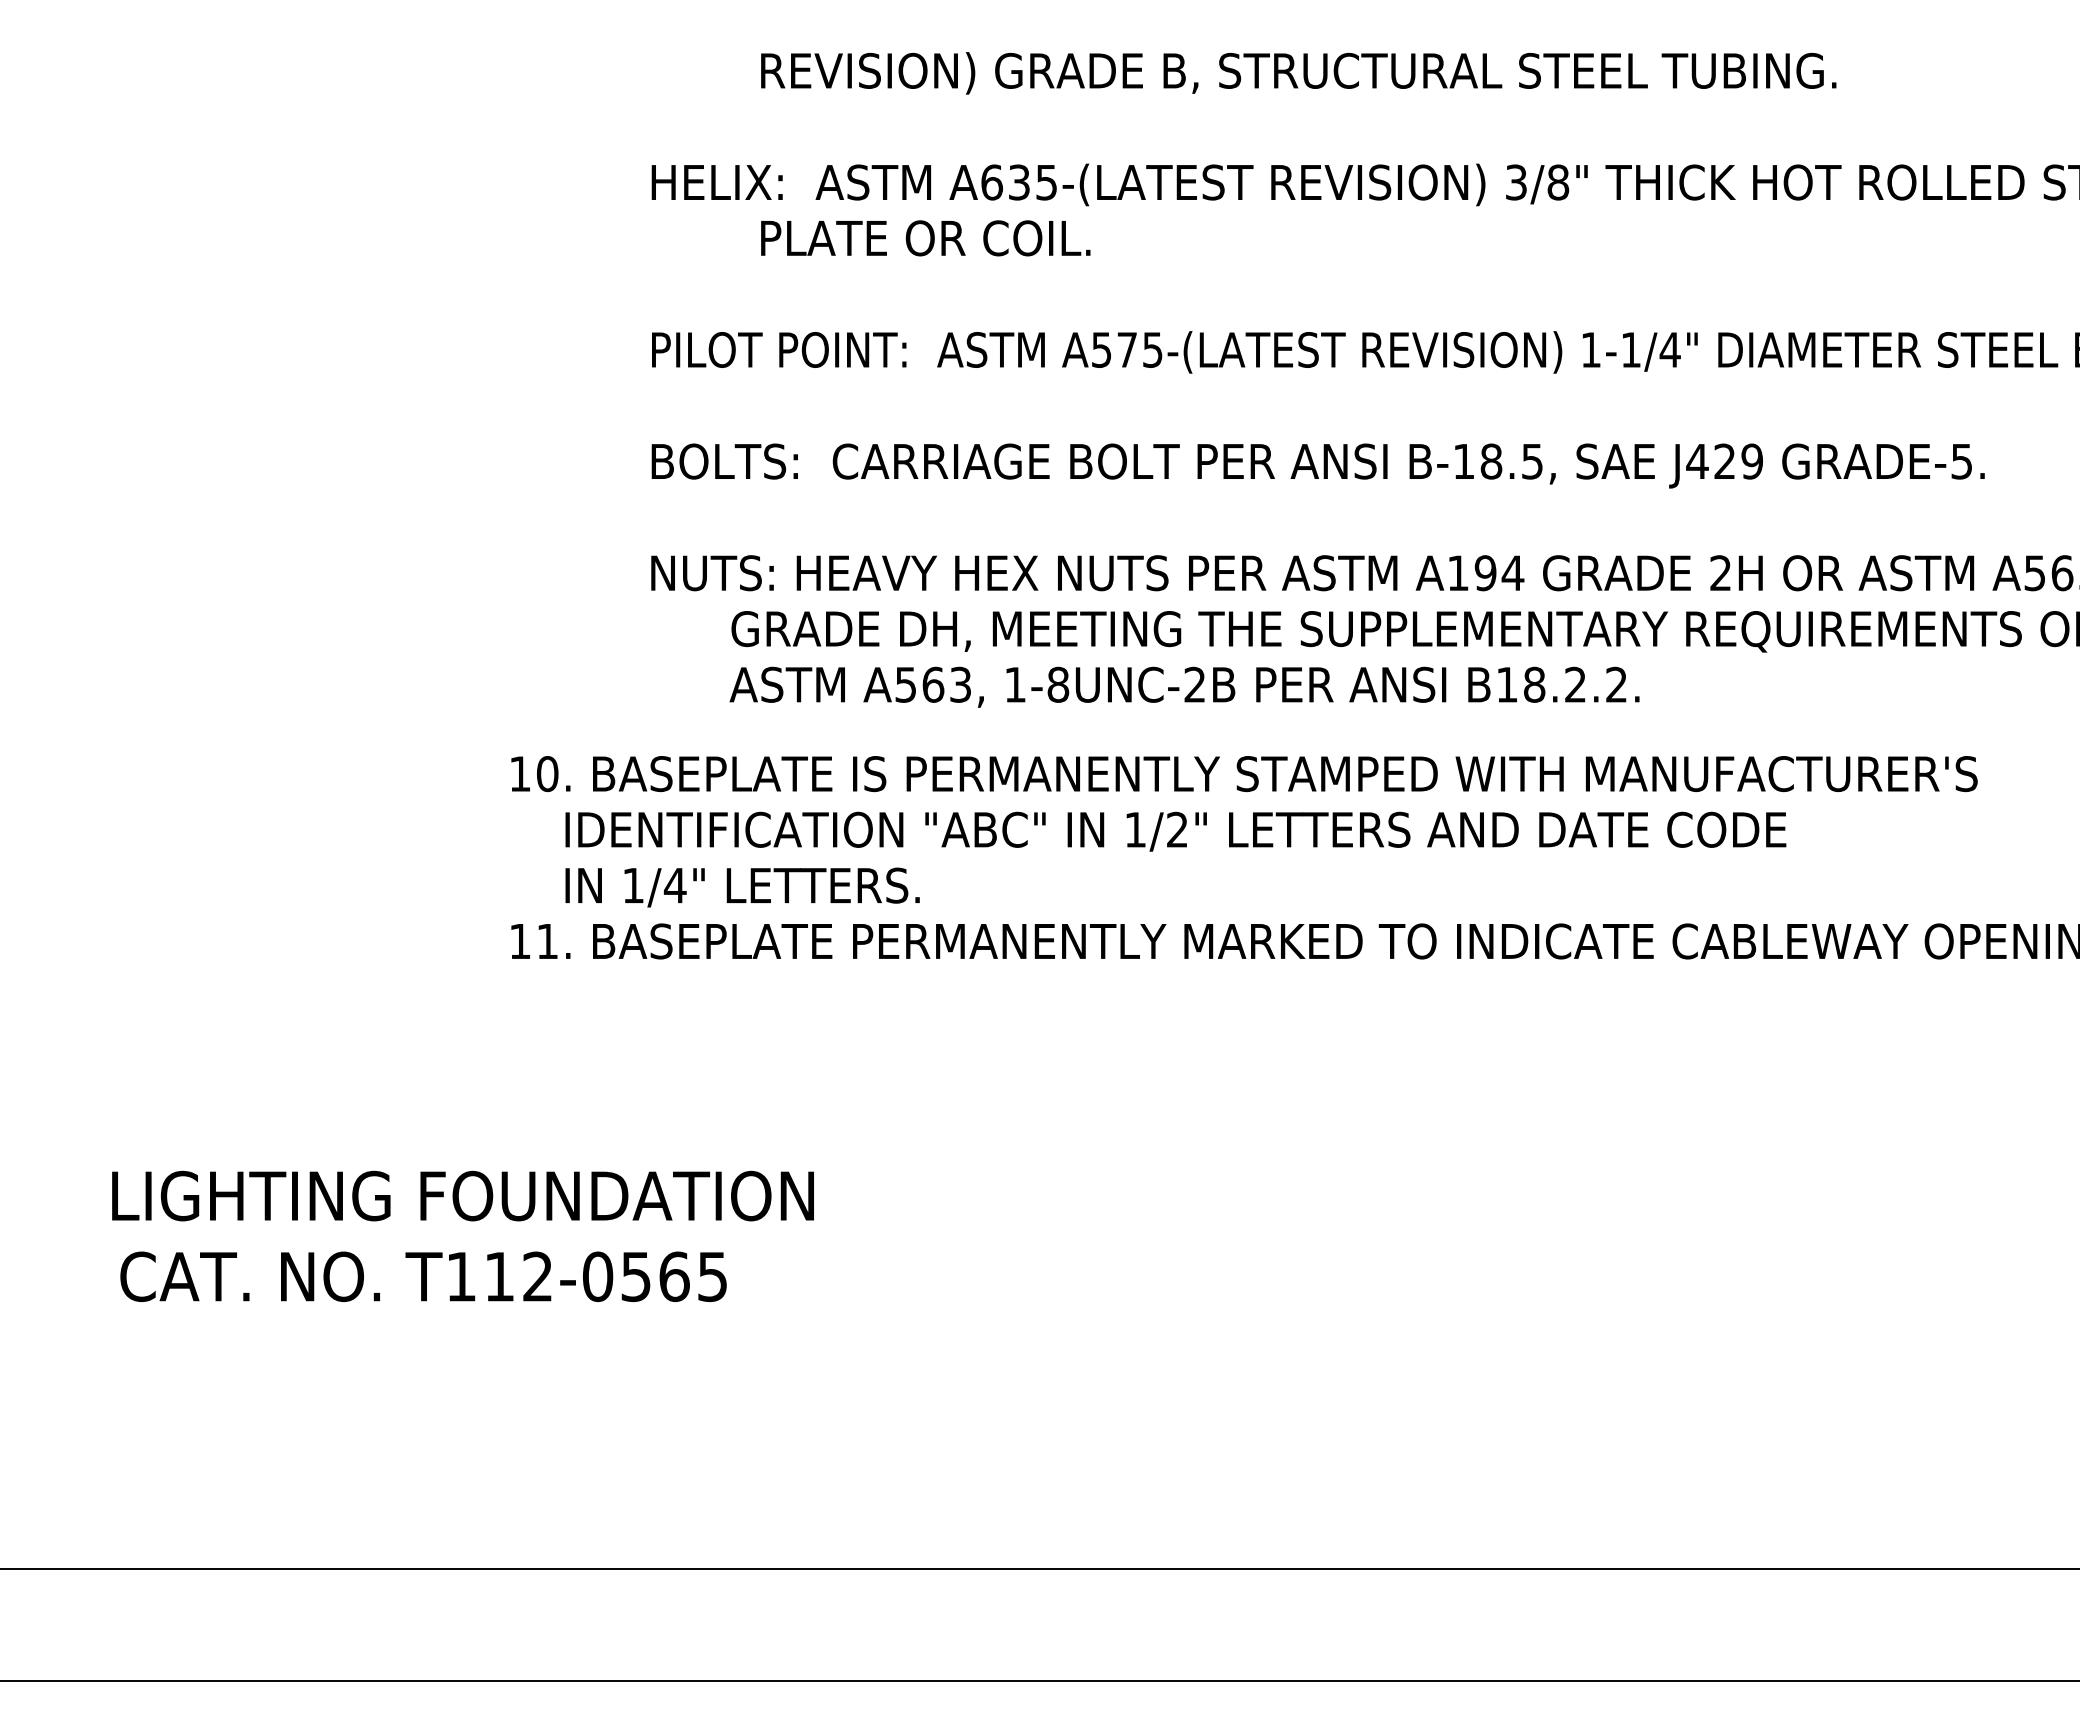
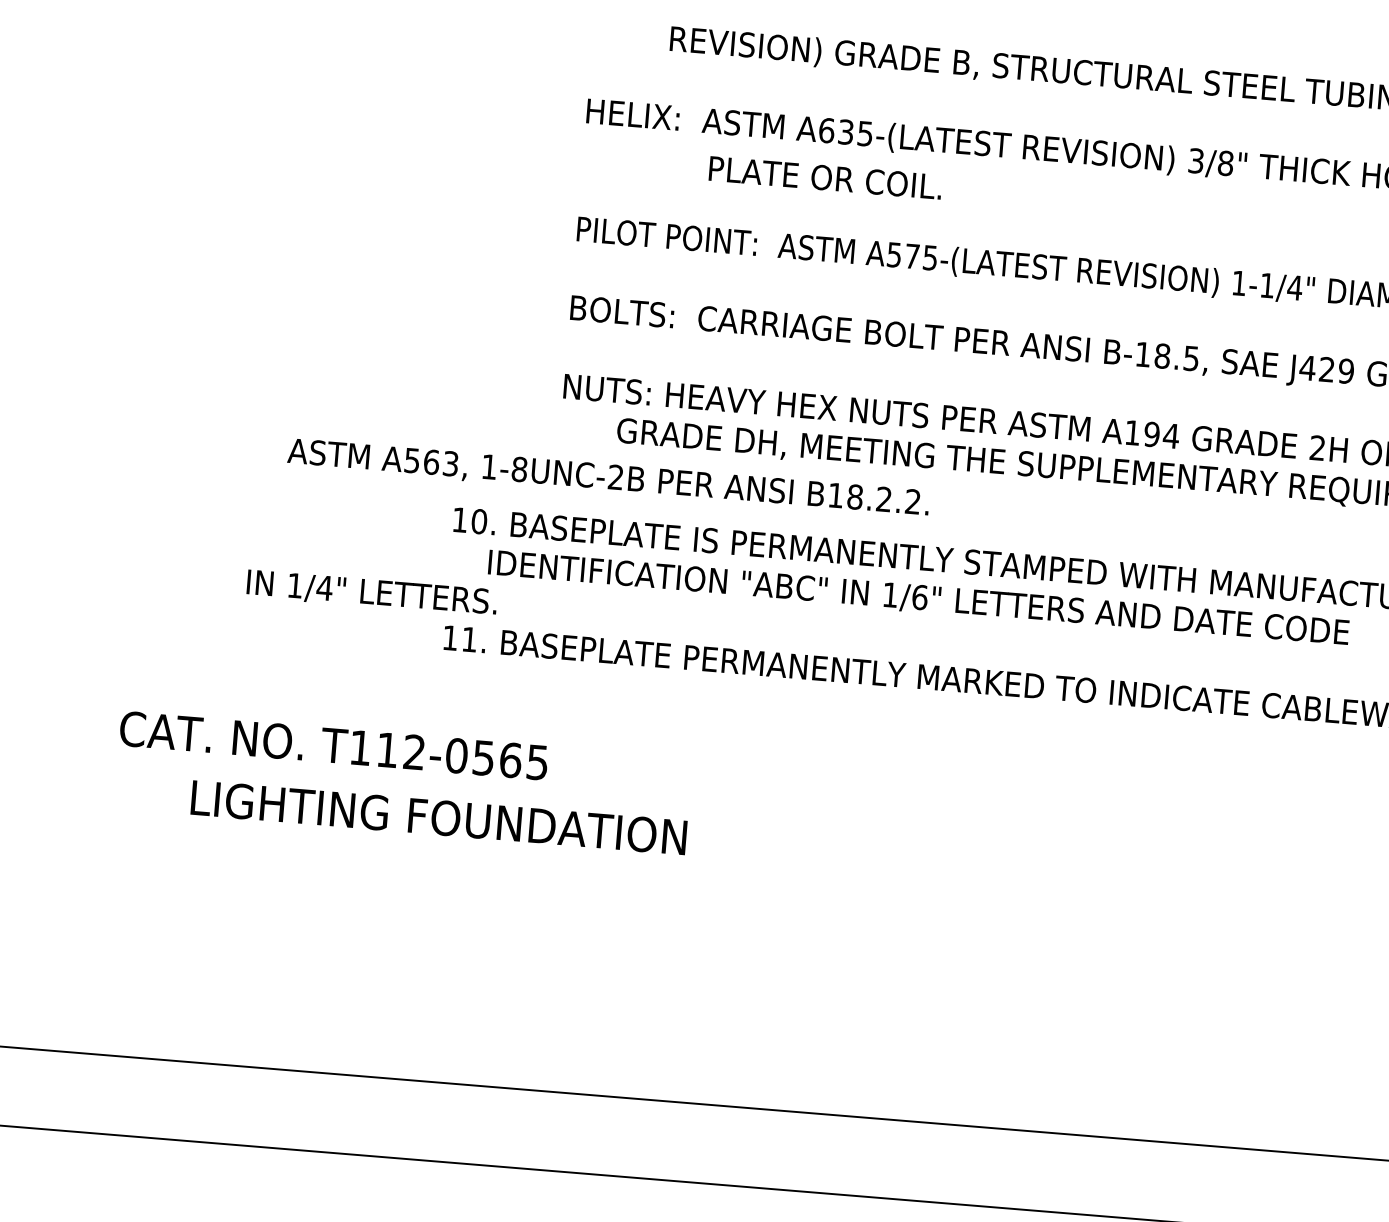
text: (925, 238) -> (825, 178), moved
text: (1184, 686) -> (608, 477), moved
text: (1177, 829) -> (920, 597), 1/2" -> 1/6"
text: (742, 887) -> (371, 593), moved
text: (462, 1195) -> (438, 817), moved
text: (423, 1276) -> (333, 745), moved

